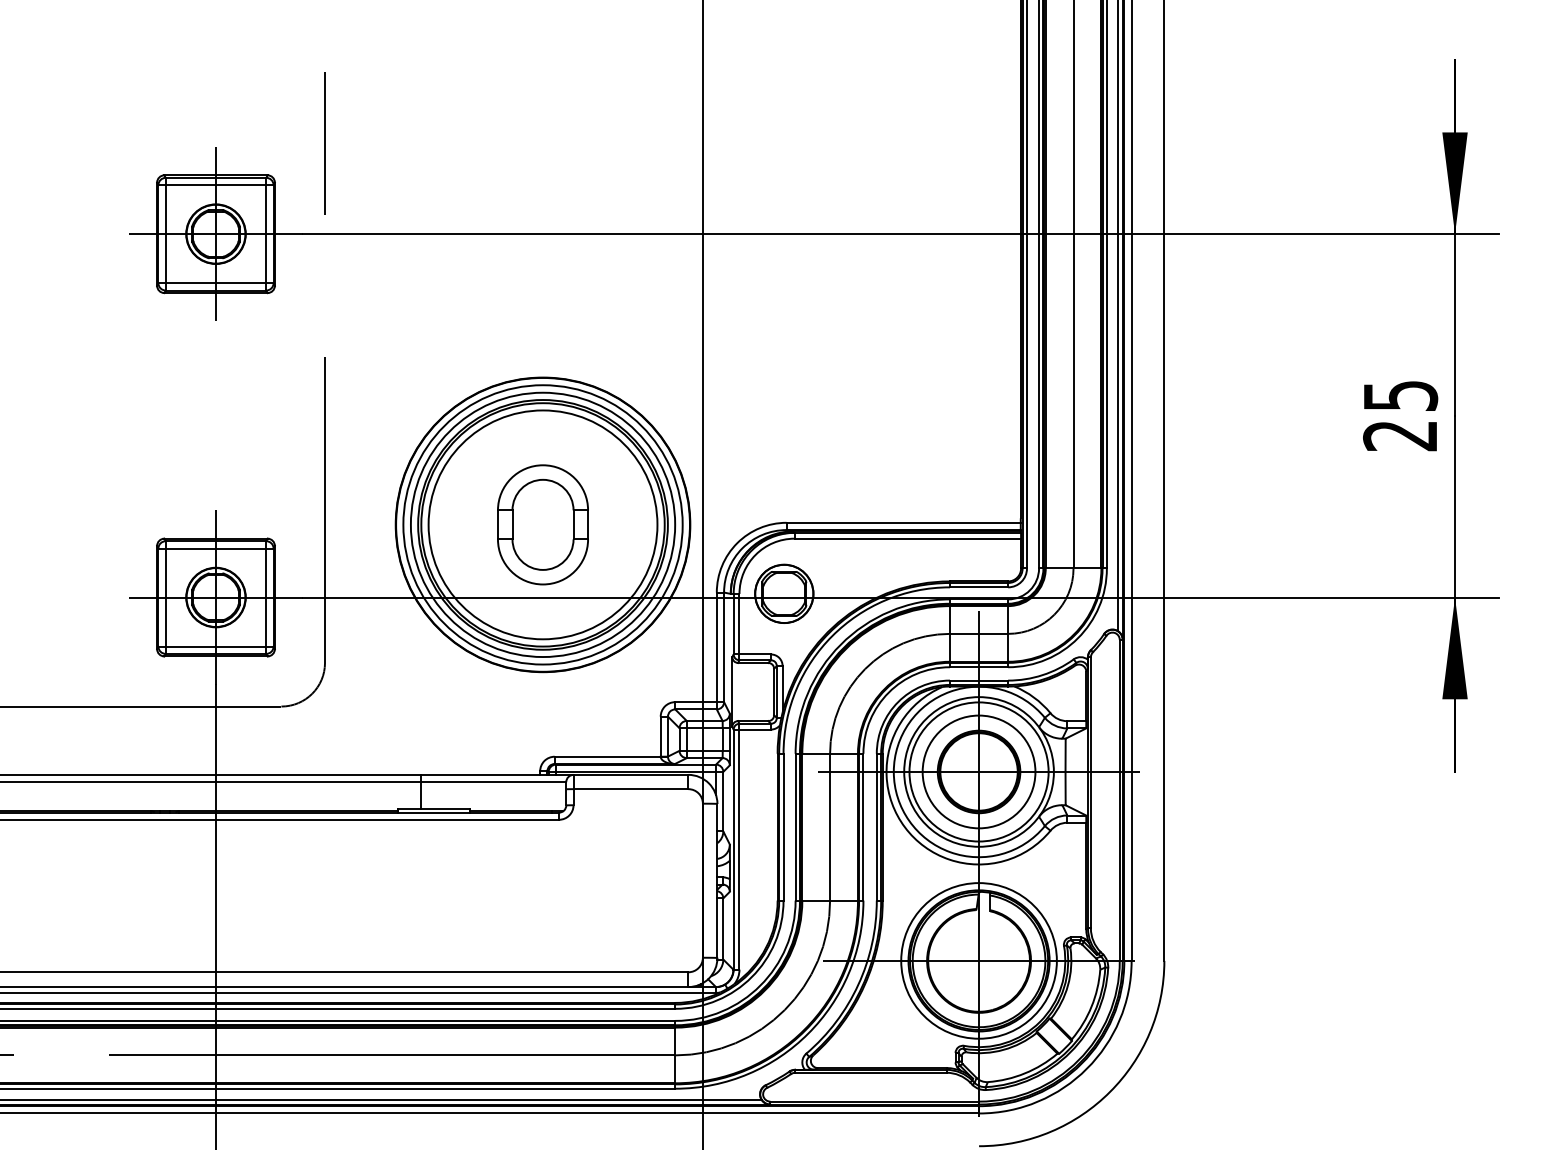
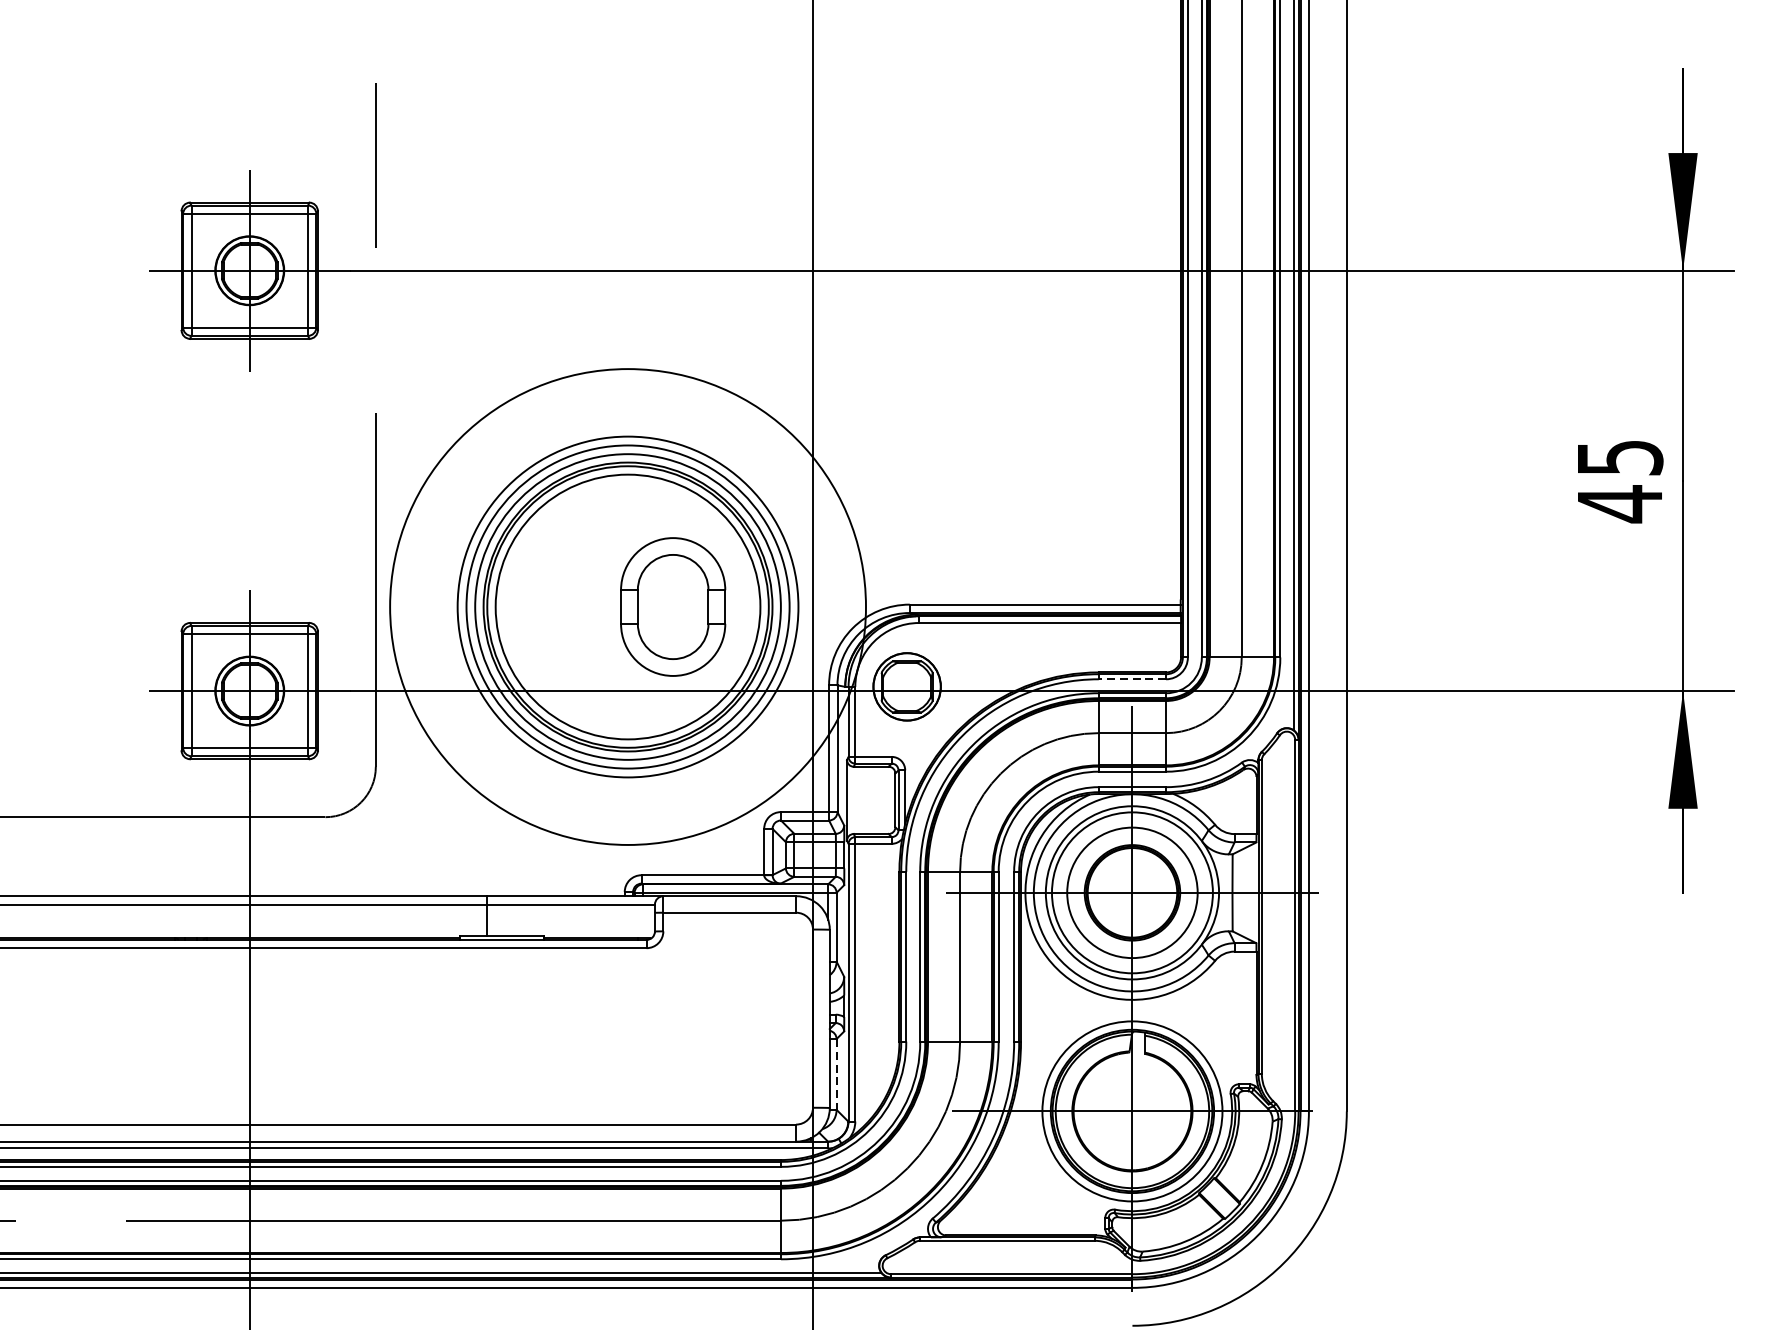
text: (1399, 435) -> (1618, 503), 25 -> 45
circle: (542, 524) -> (627, 606), size x1.4
part: (542, 524) -> (672, 606), moved
line: (978, 587) -> (1131, 679), solid -> dashed
line: (723, 928) -> (836, 1073), solid -> dashed

